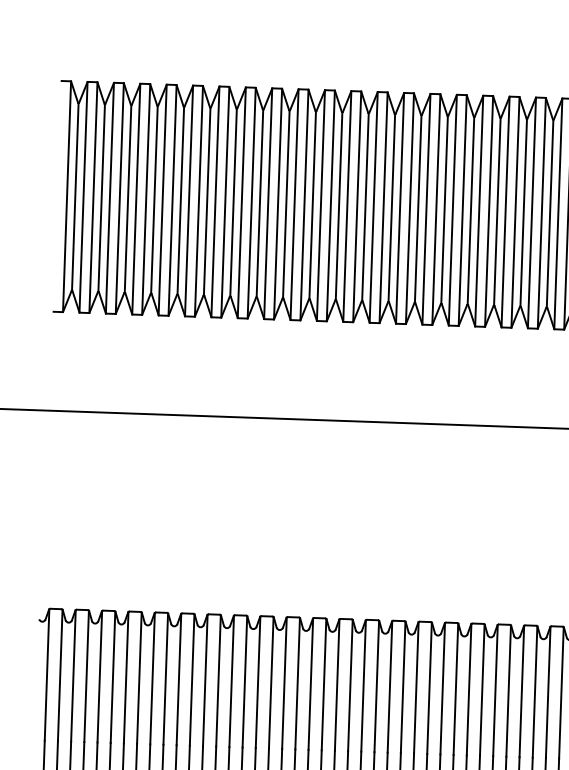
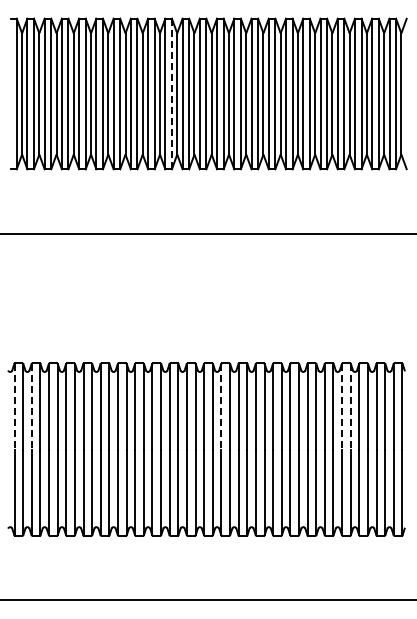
line: (303, 205) -> (171, 94), solid -> dashed
line: (47, 674) -> (14, 406), solid -> dashed
line: (73, 675) -> (31, 406), solid -> dashed
line: (363, 685) -> (221, 406), solid -> dashed
line: (548, 692) -> (342, 406), solid -> dashed
line: (561, 692) -> (350, 406), solid -> dashed

